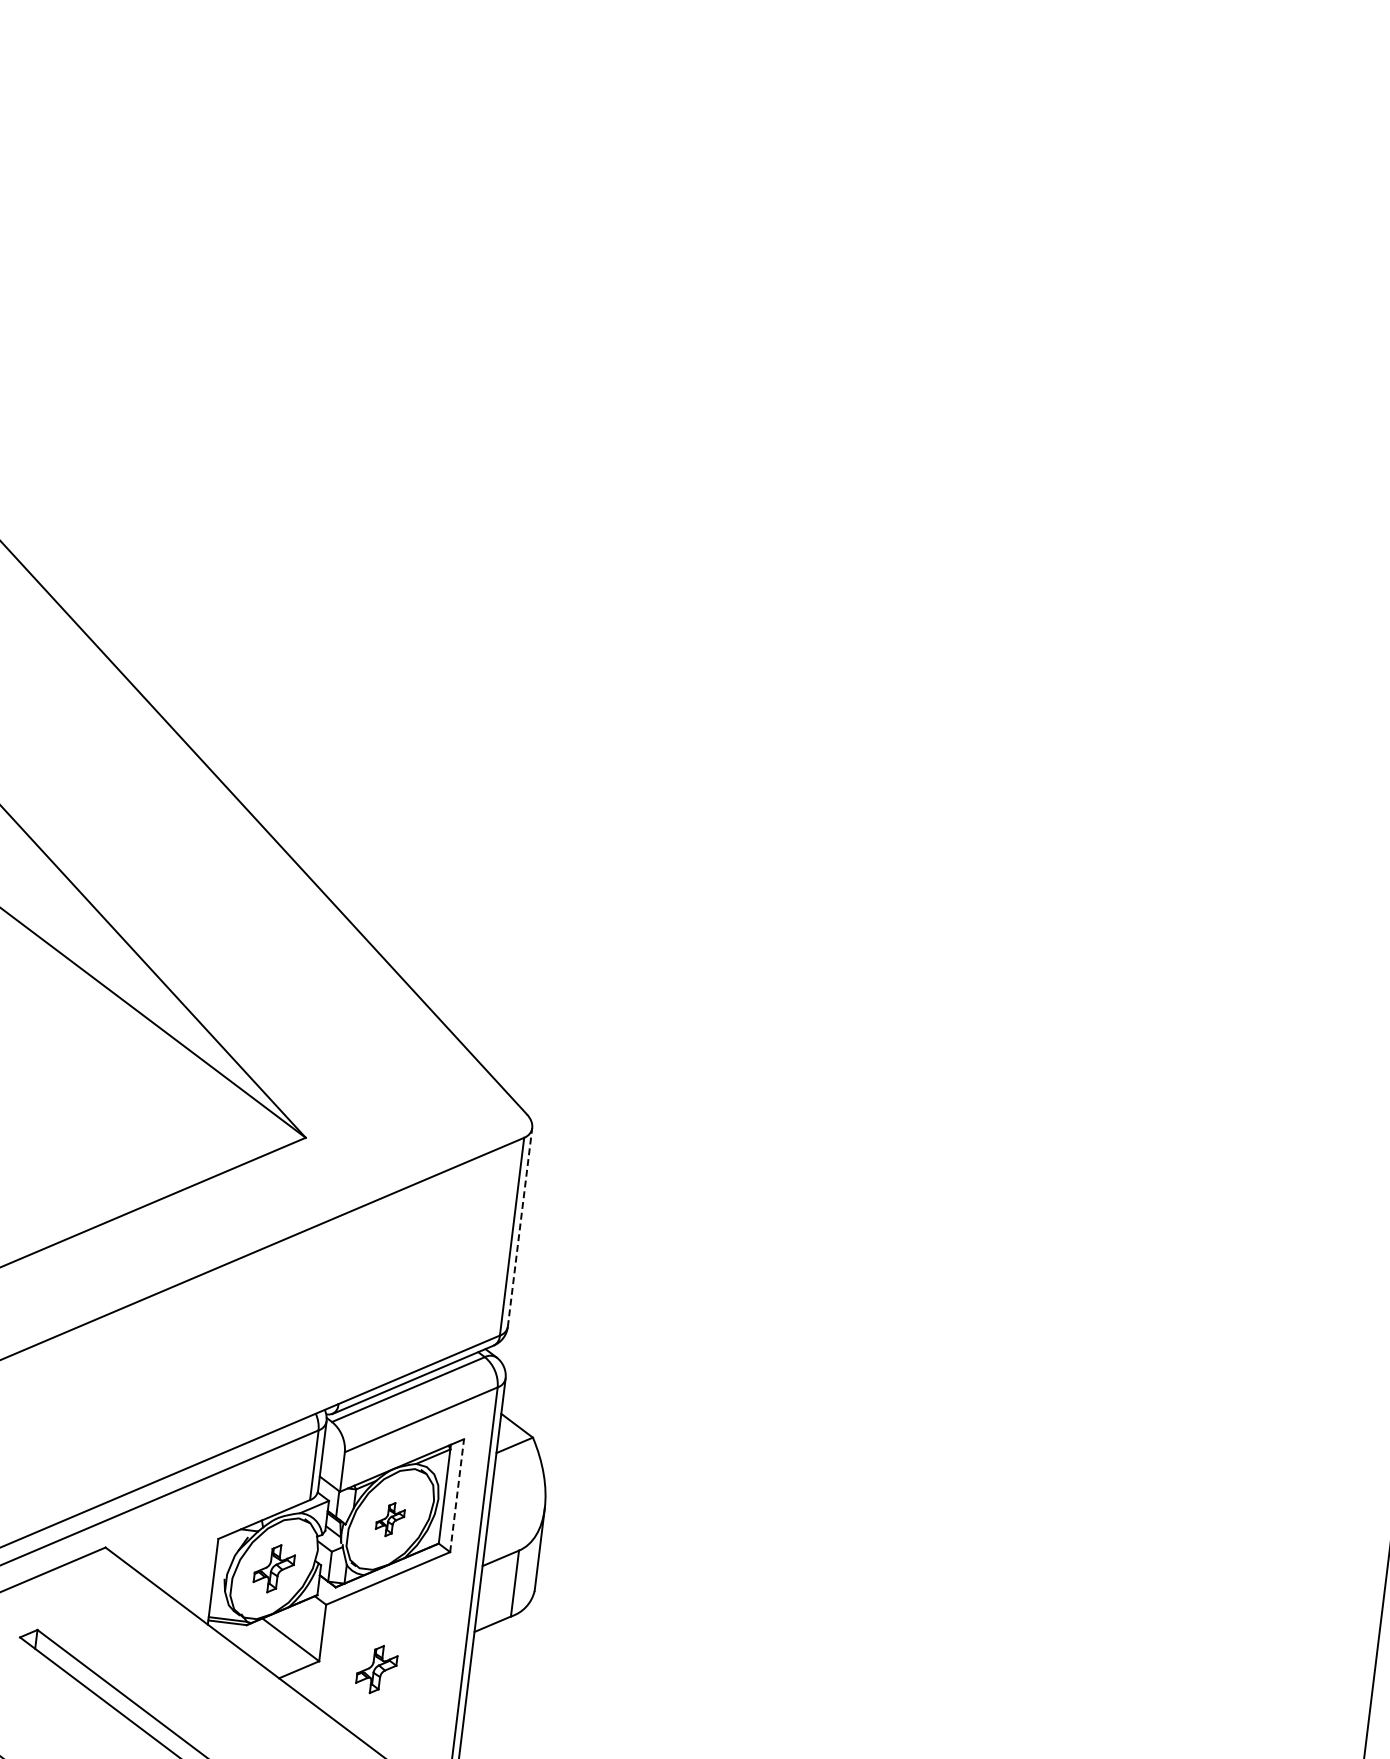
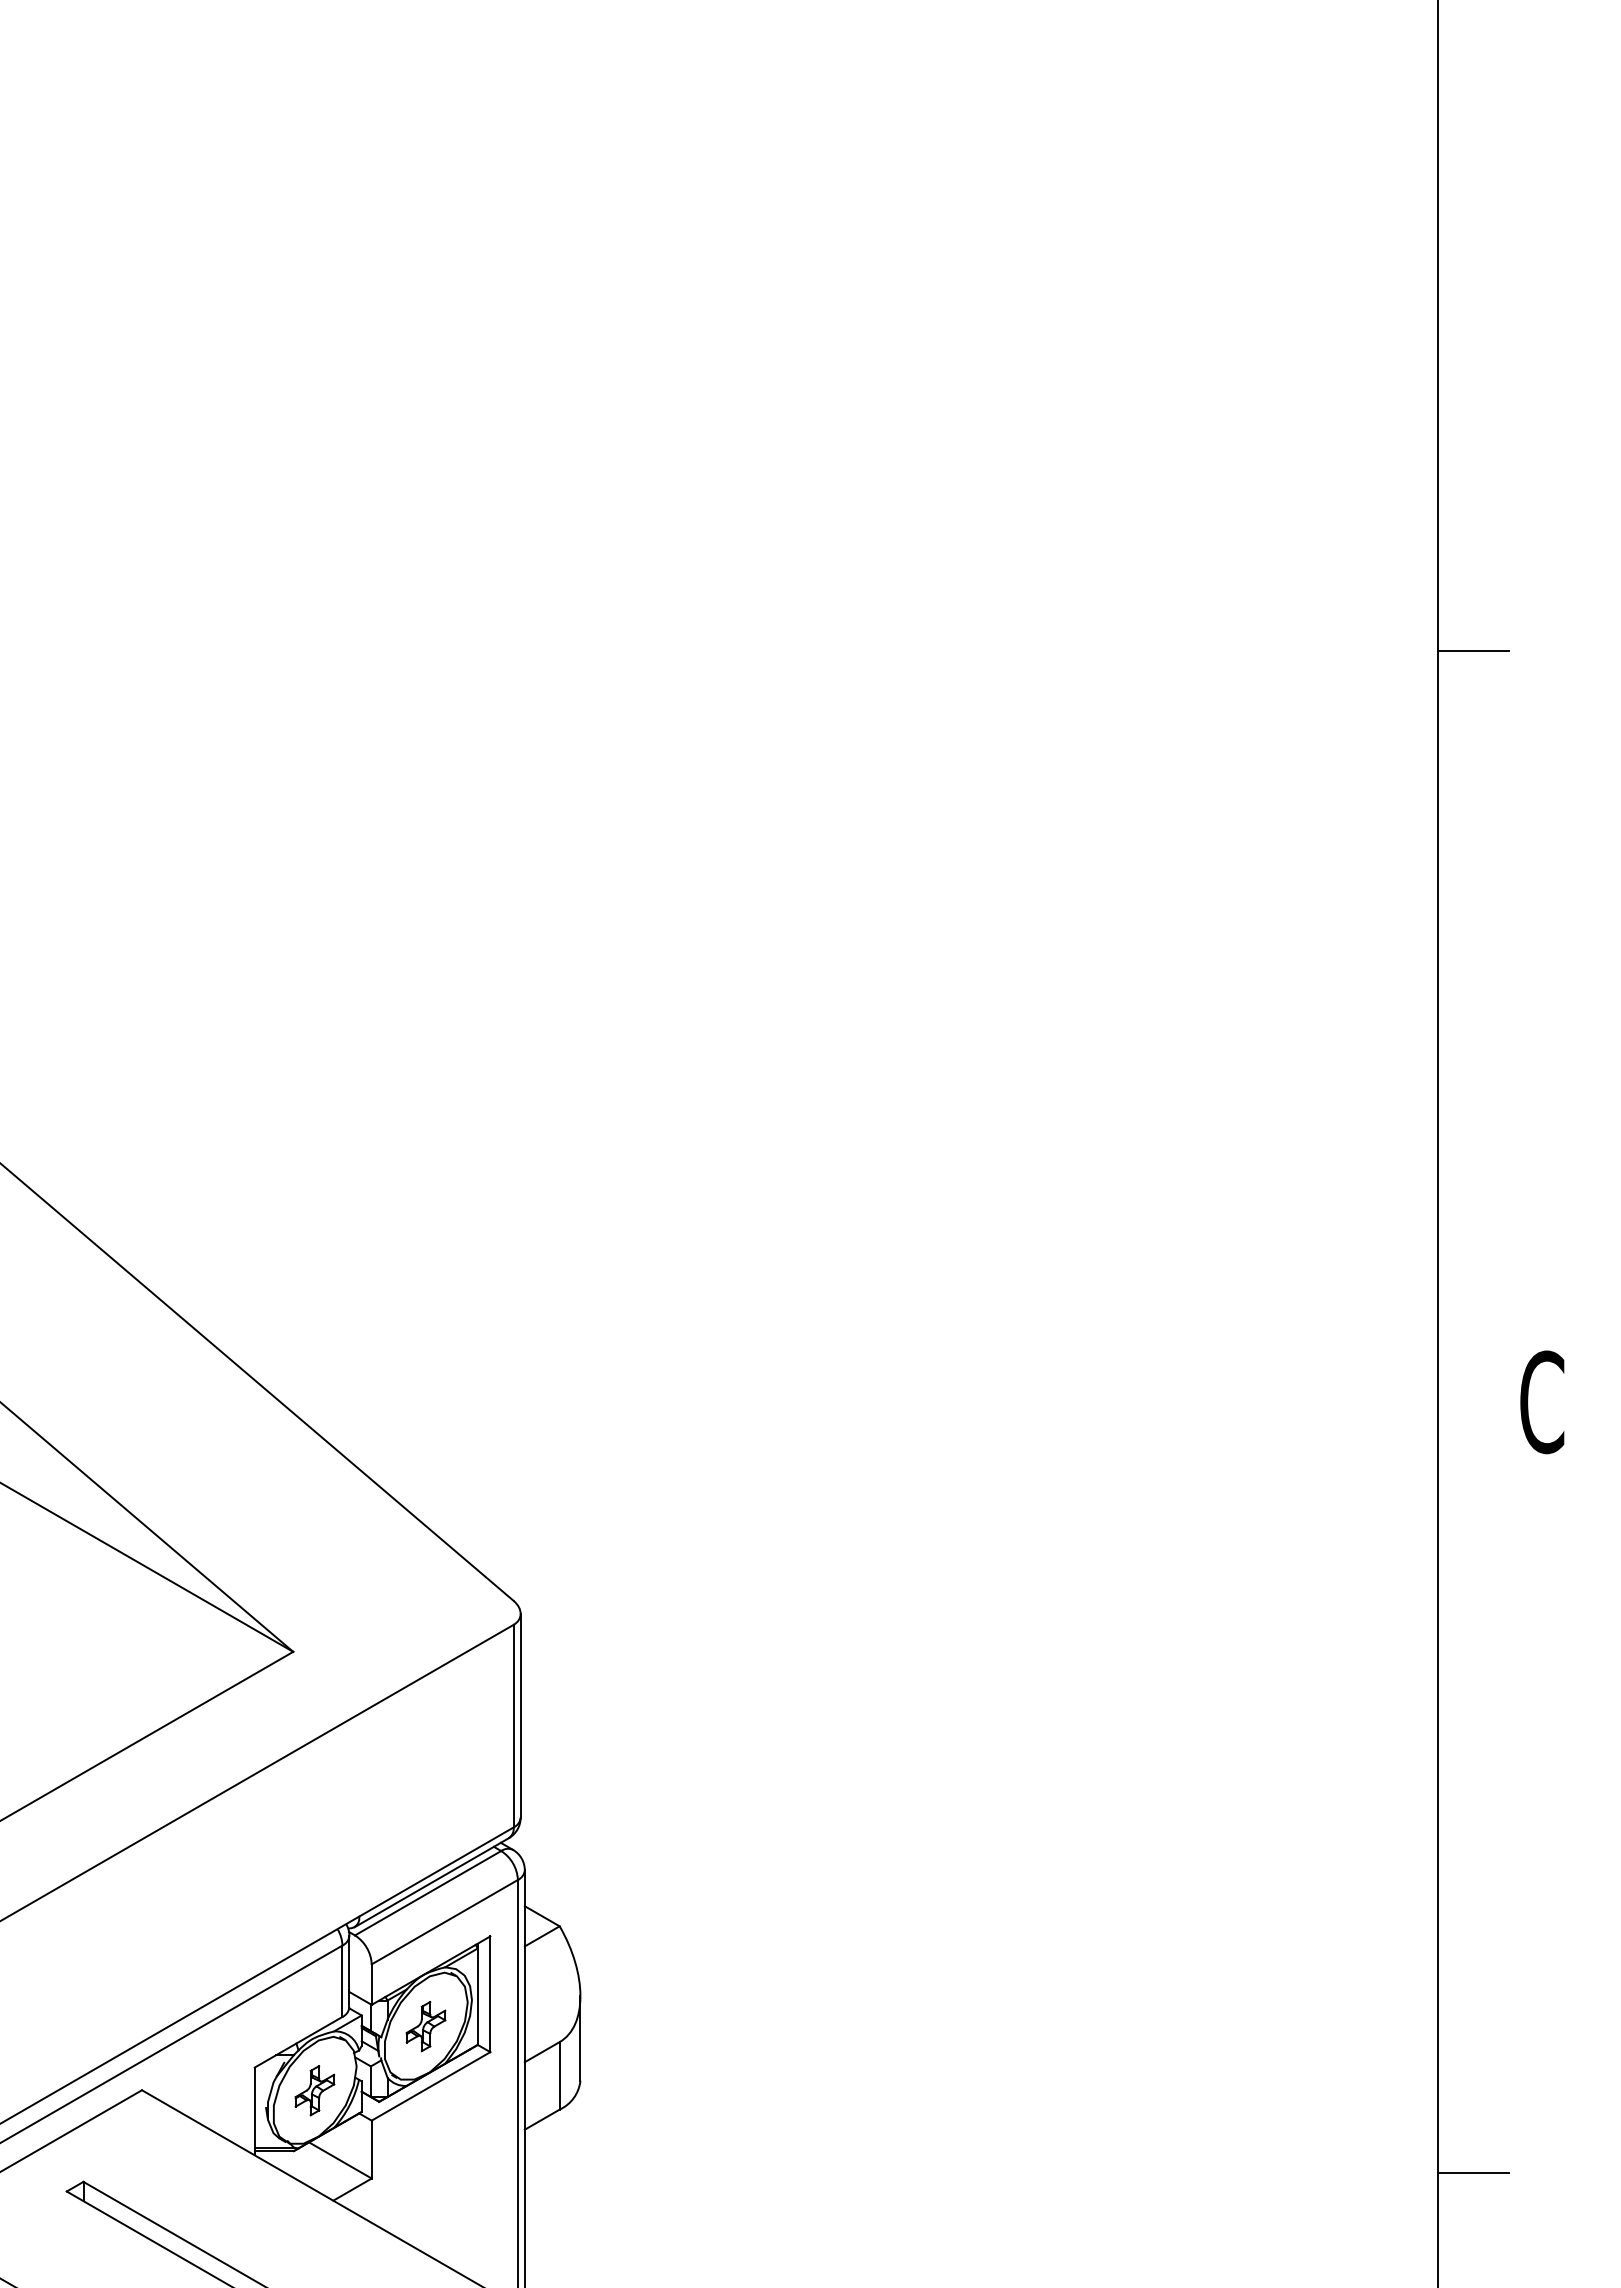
line: (519, 1227) -> (520, 1715), dashed -> solid
line: (457, 1495) -> (490, 1994), dashed -> solid
part: (389, 1519) -> (425, 2026), size x1.43
part: (376, 1669) -> (430, 2179), removed

